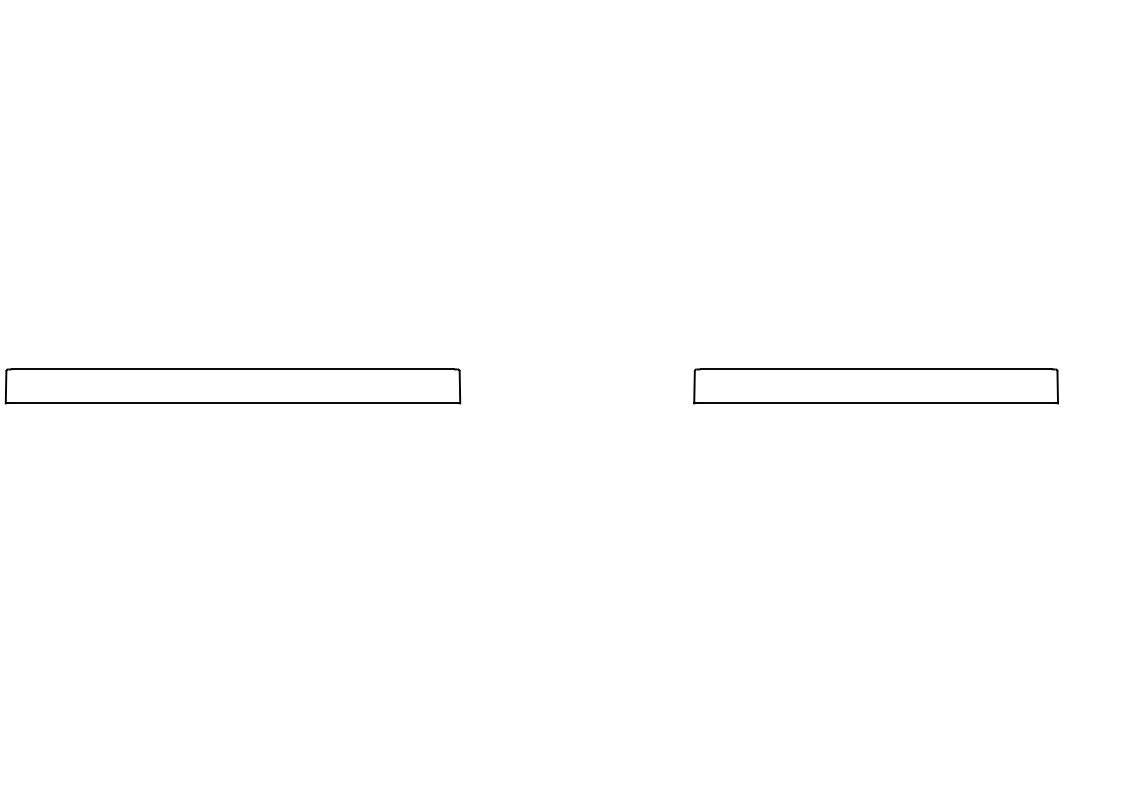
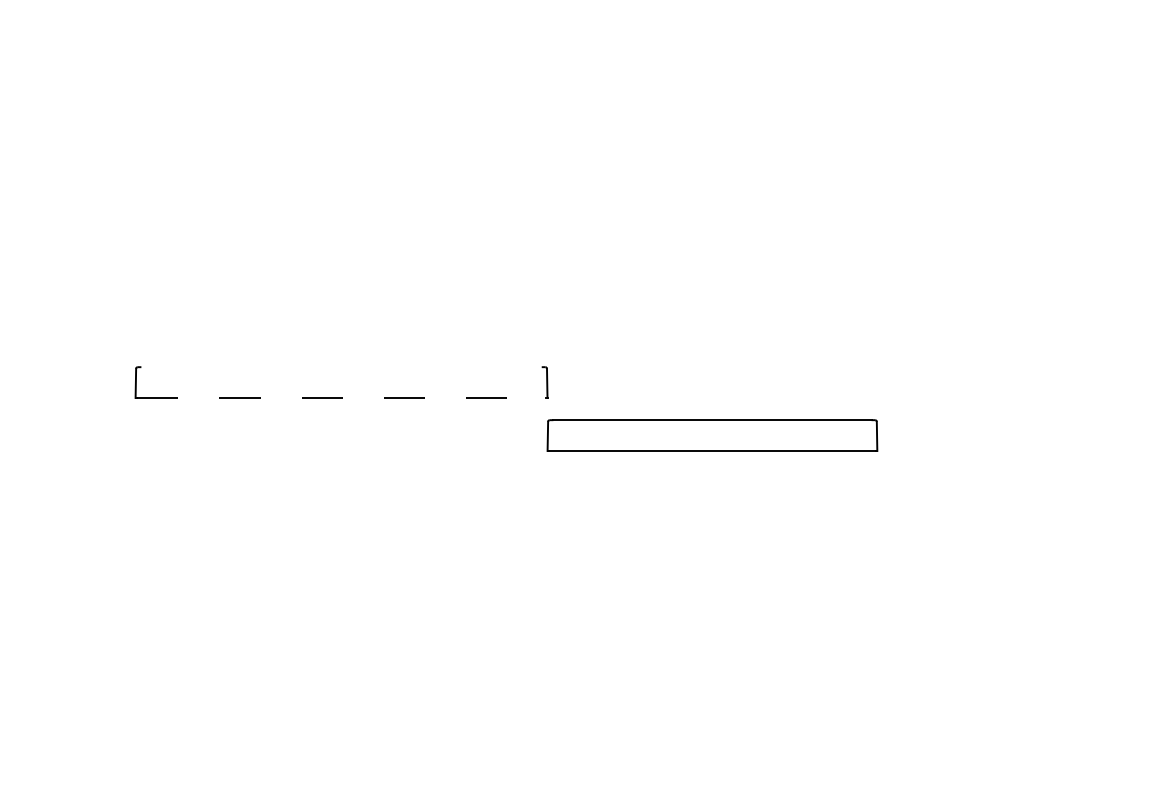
line: (232, 369) -> (341, 367), removed
part: (876, 386) -> (712, 435), moved
line: (234, 402) -> (342, 397), solid -> dashed

